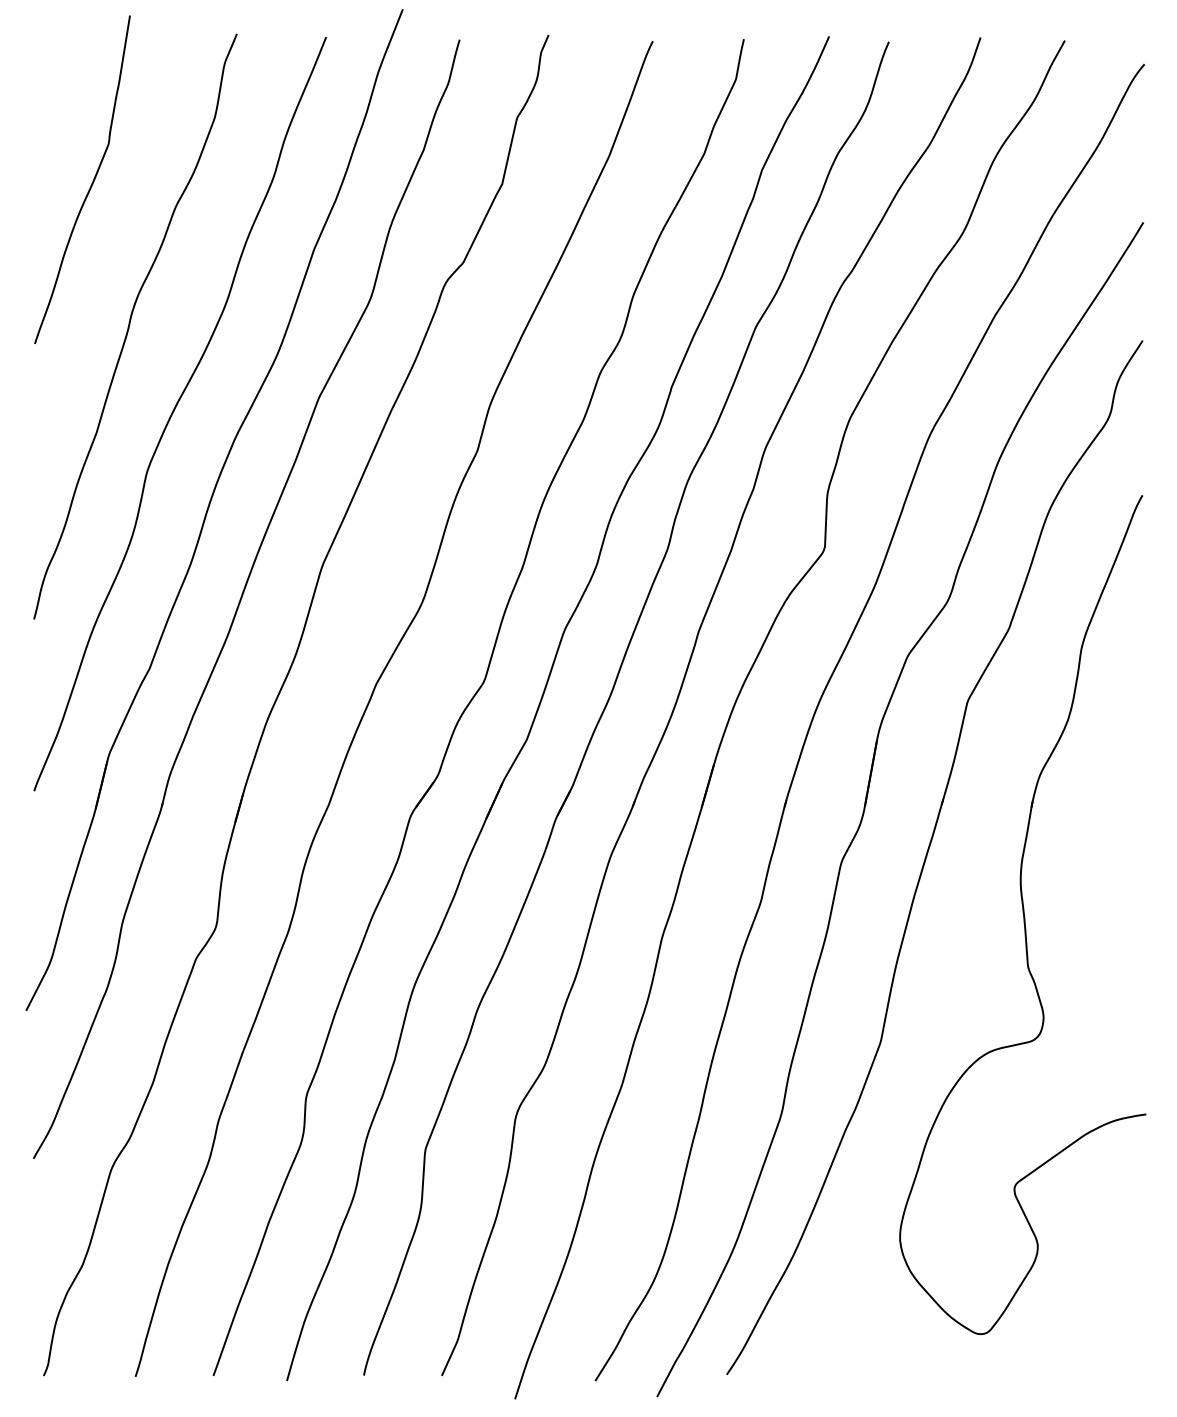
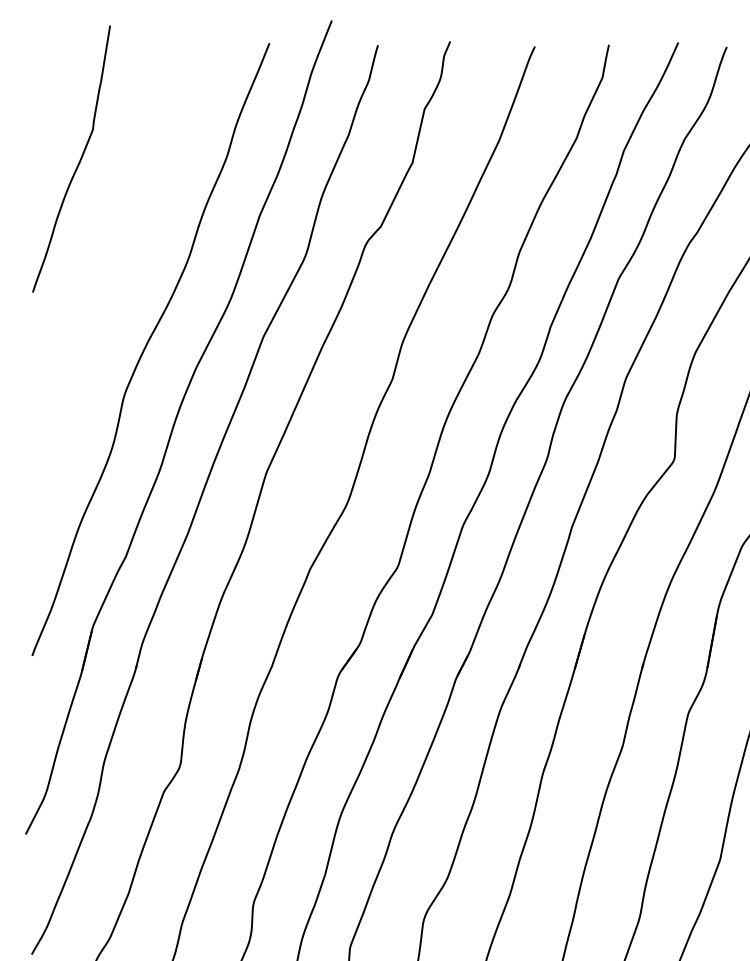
curve: (130, 324) -> (110, 276), removed

